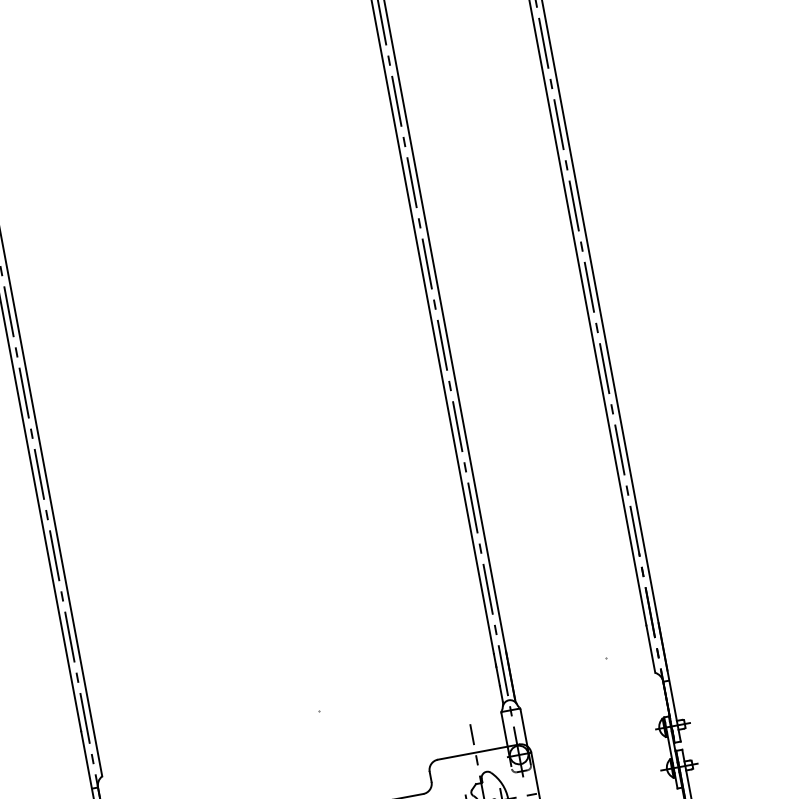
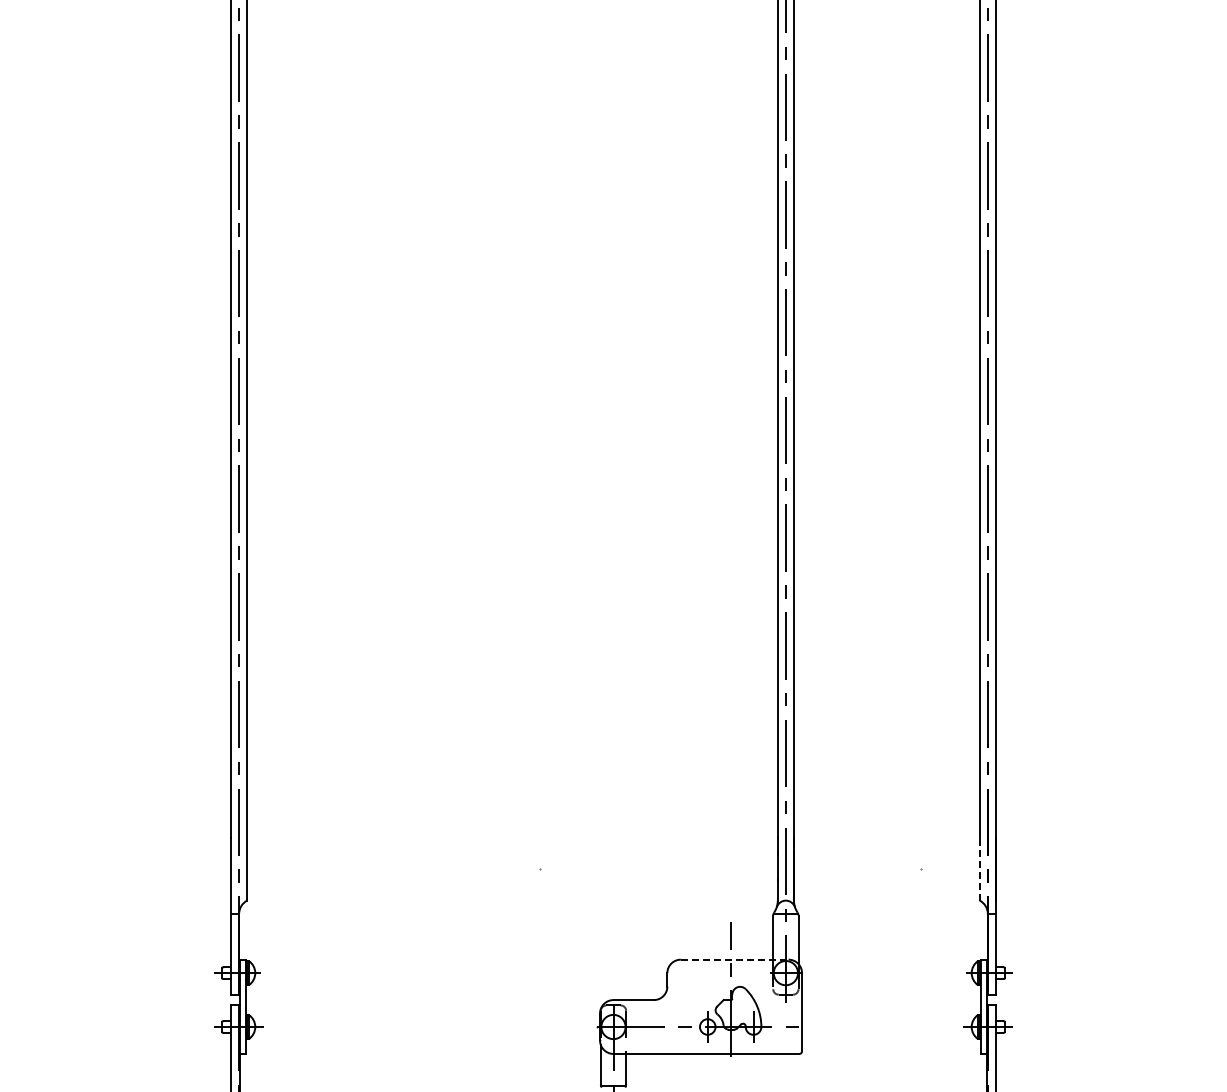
line: (650, 648) -> (979, 868), solid -> dashed
line: (478, 751) -> (734, 959), solid -> dashed

